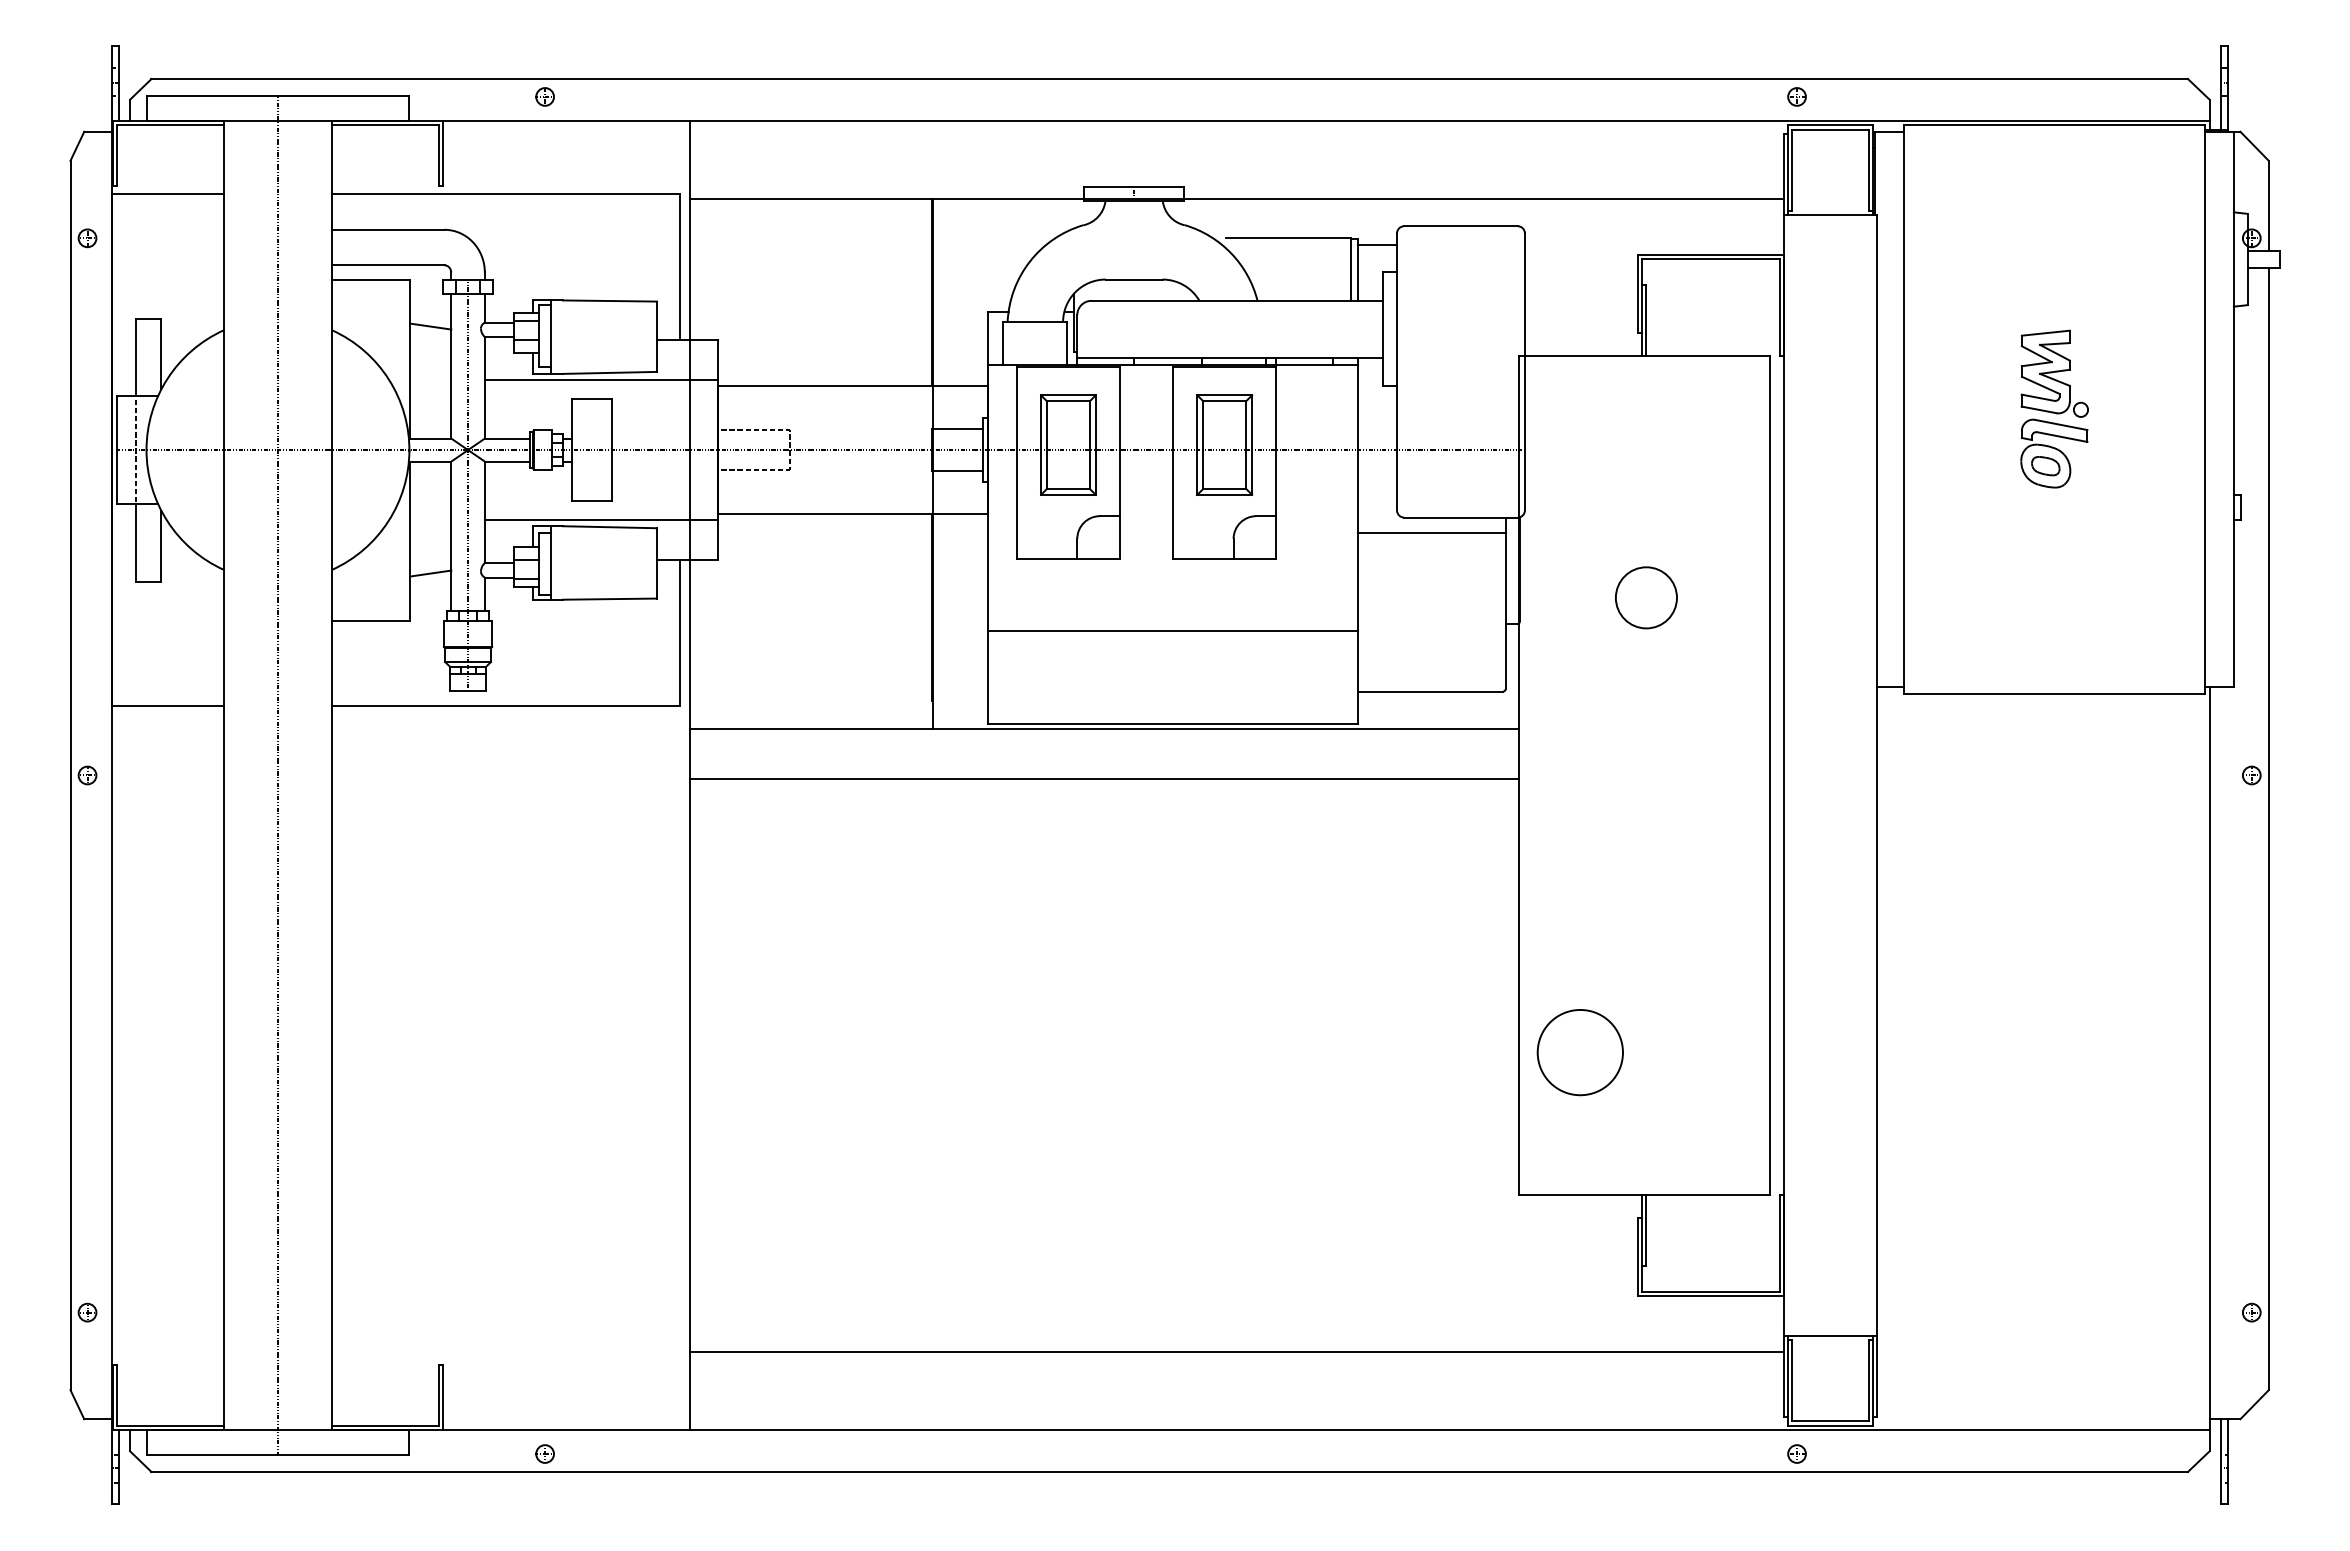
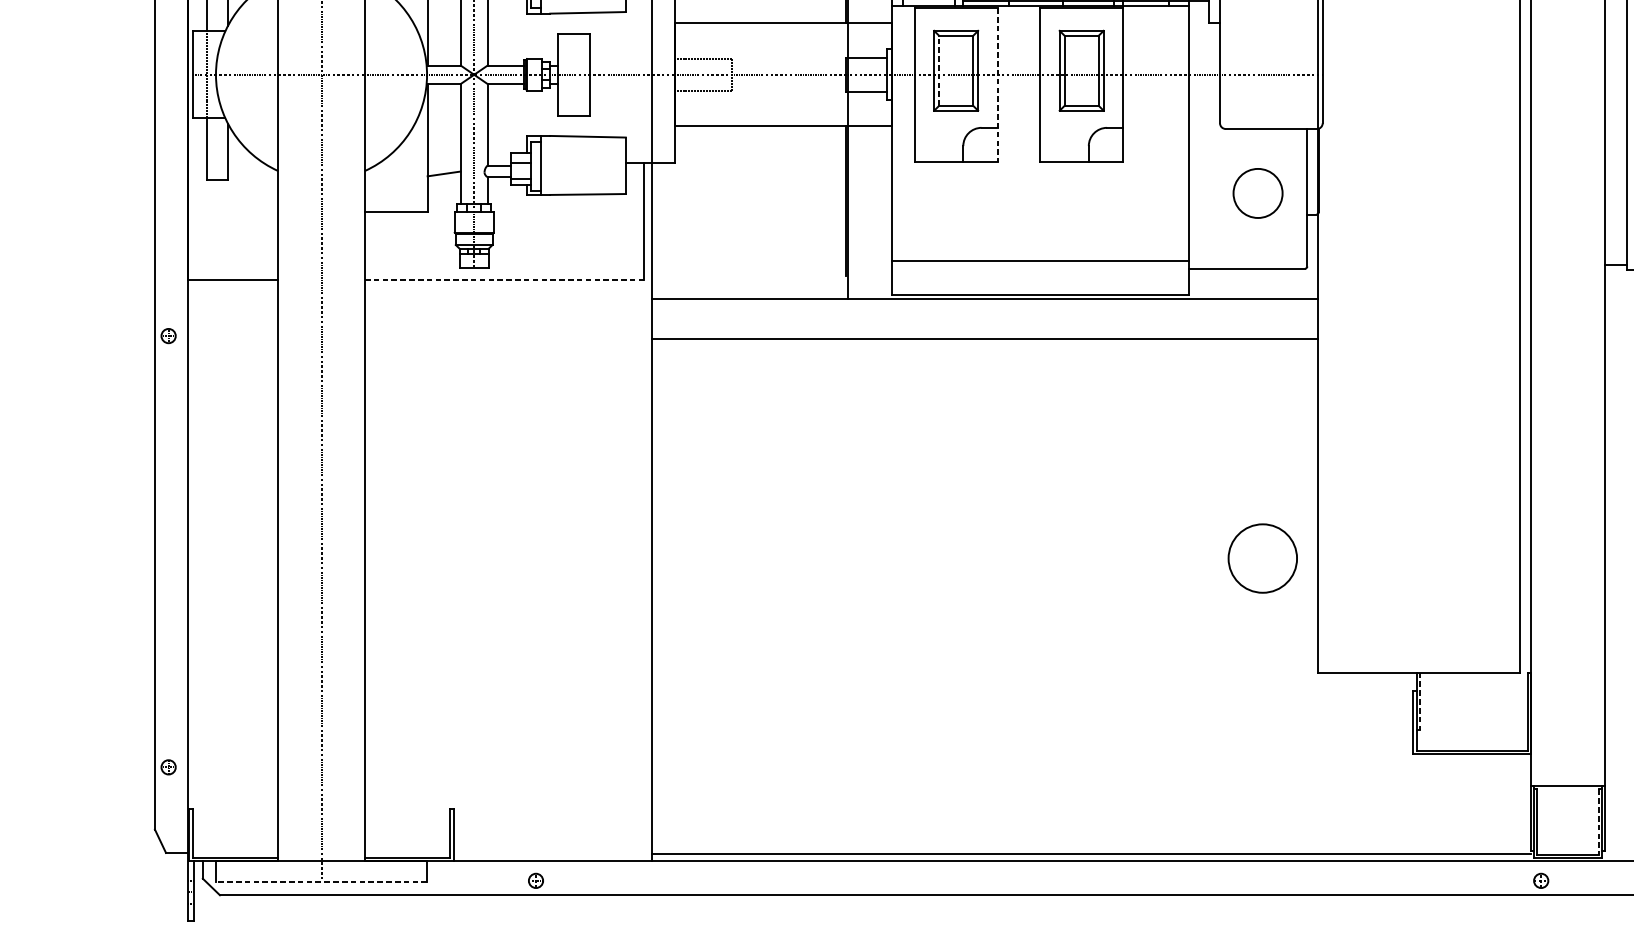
line: (601, 380) -> (581, 18), removed
line: (1047, 445) -> (939, 71), solid -> dashed
line: (1119, 462) -> (997, 84), solid -> dashed
line: (601, 519) -> (581, 130), removed
line: (1431, 533) -> (1247, 141), removed
circle: (1646, 597) -> (1258, 193), moved
line: (1172, 630) -> (1039, 261), moved
line: (506, 705) -> (505, 279), solid -> dashed
circle: (1579, 1052) -> (1262, 558), moved
line: (1646, 1230) -> (1420, 701), solid -> dashed
line: (1237, 1351) -> (1091, 853), moved
line: (1868, 1380) -> (1598, 821), solid -> dashed
line: (277, 1455) -> (321, 882), solid -> dashed

